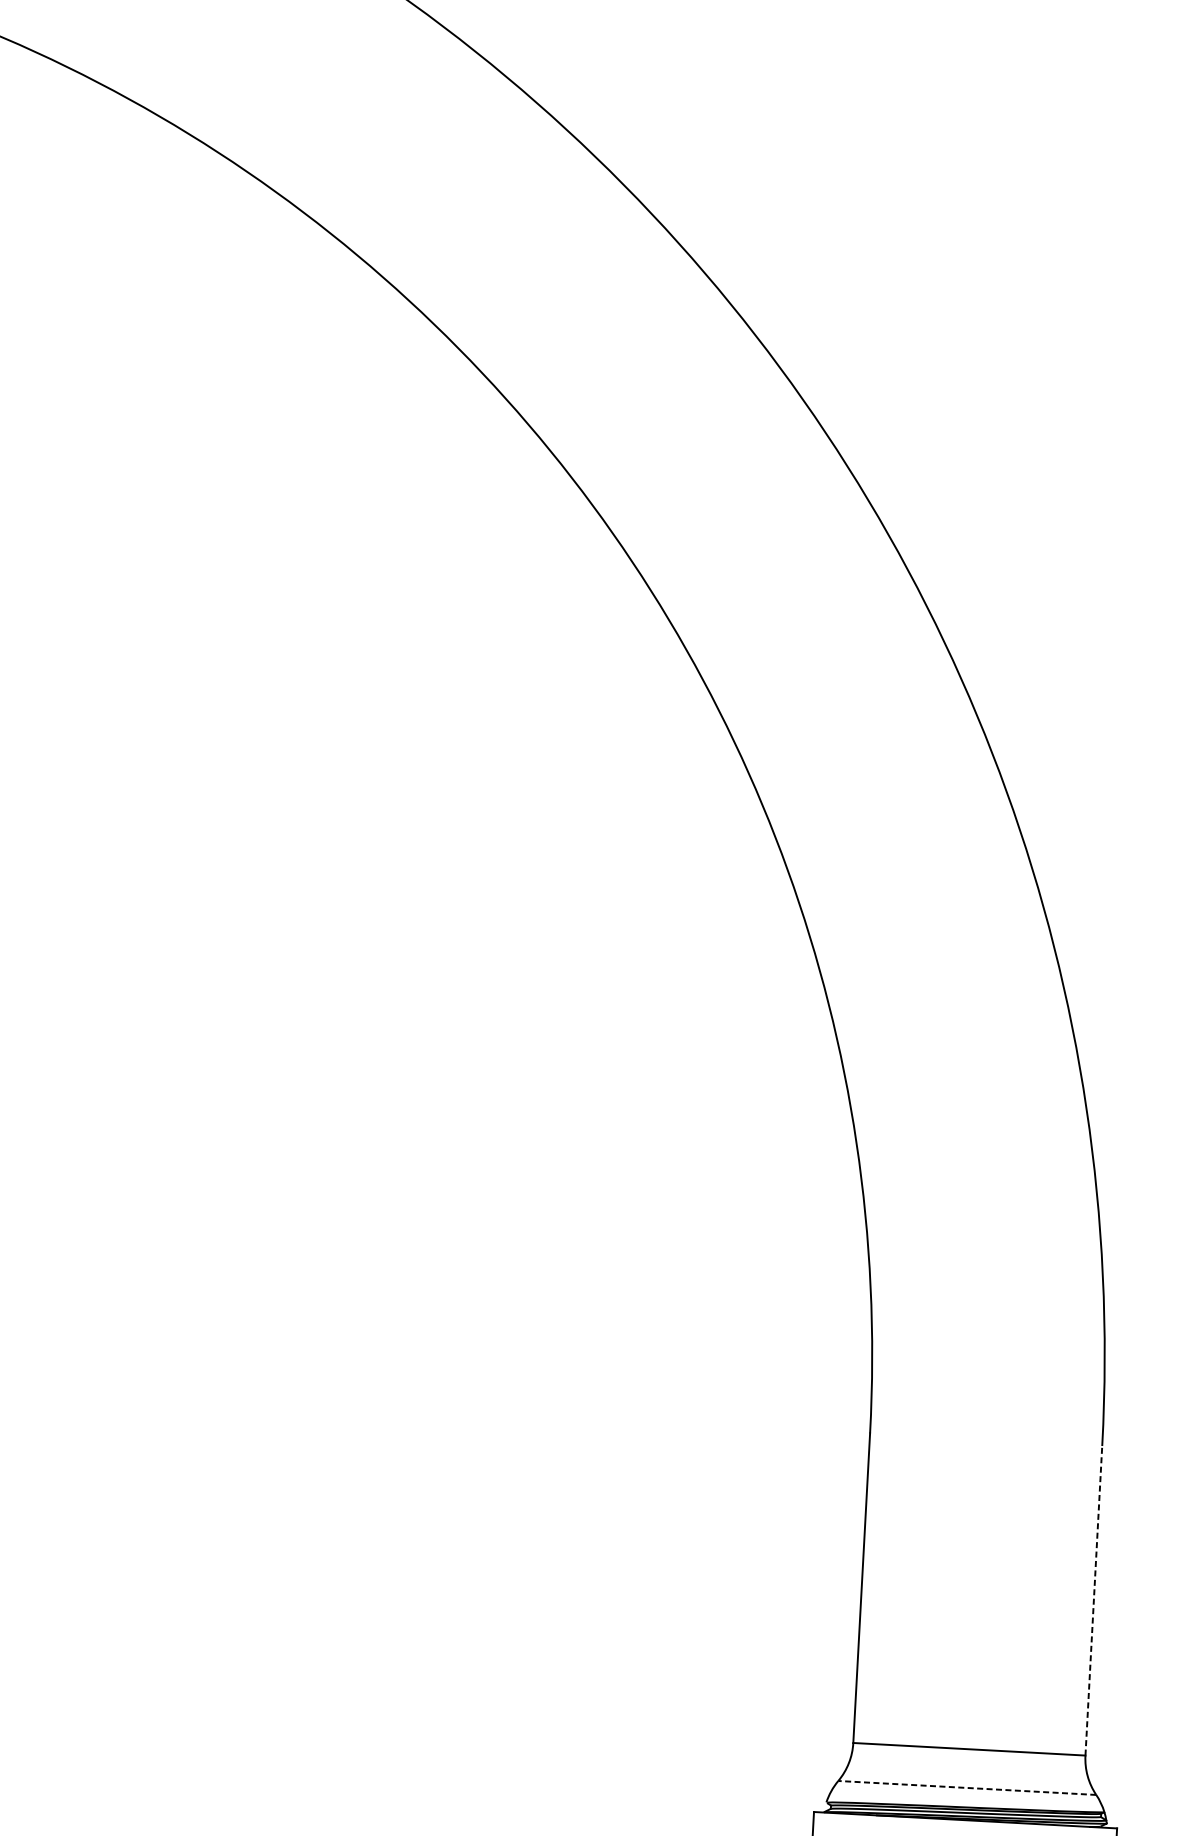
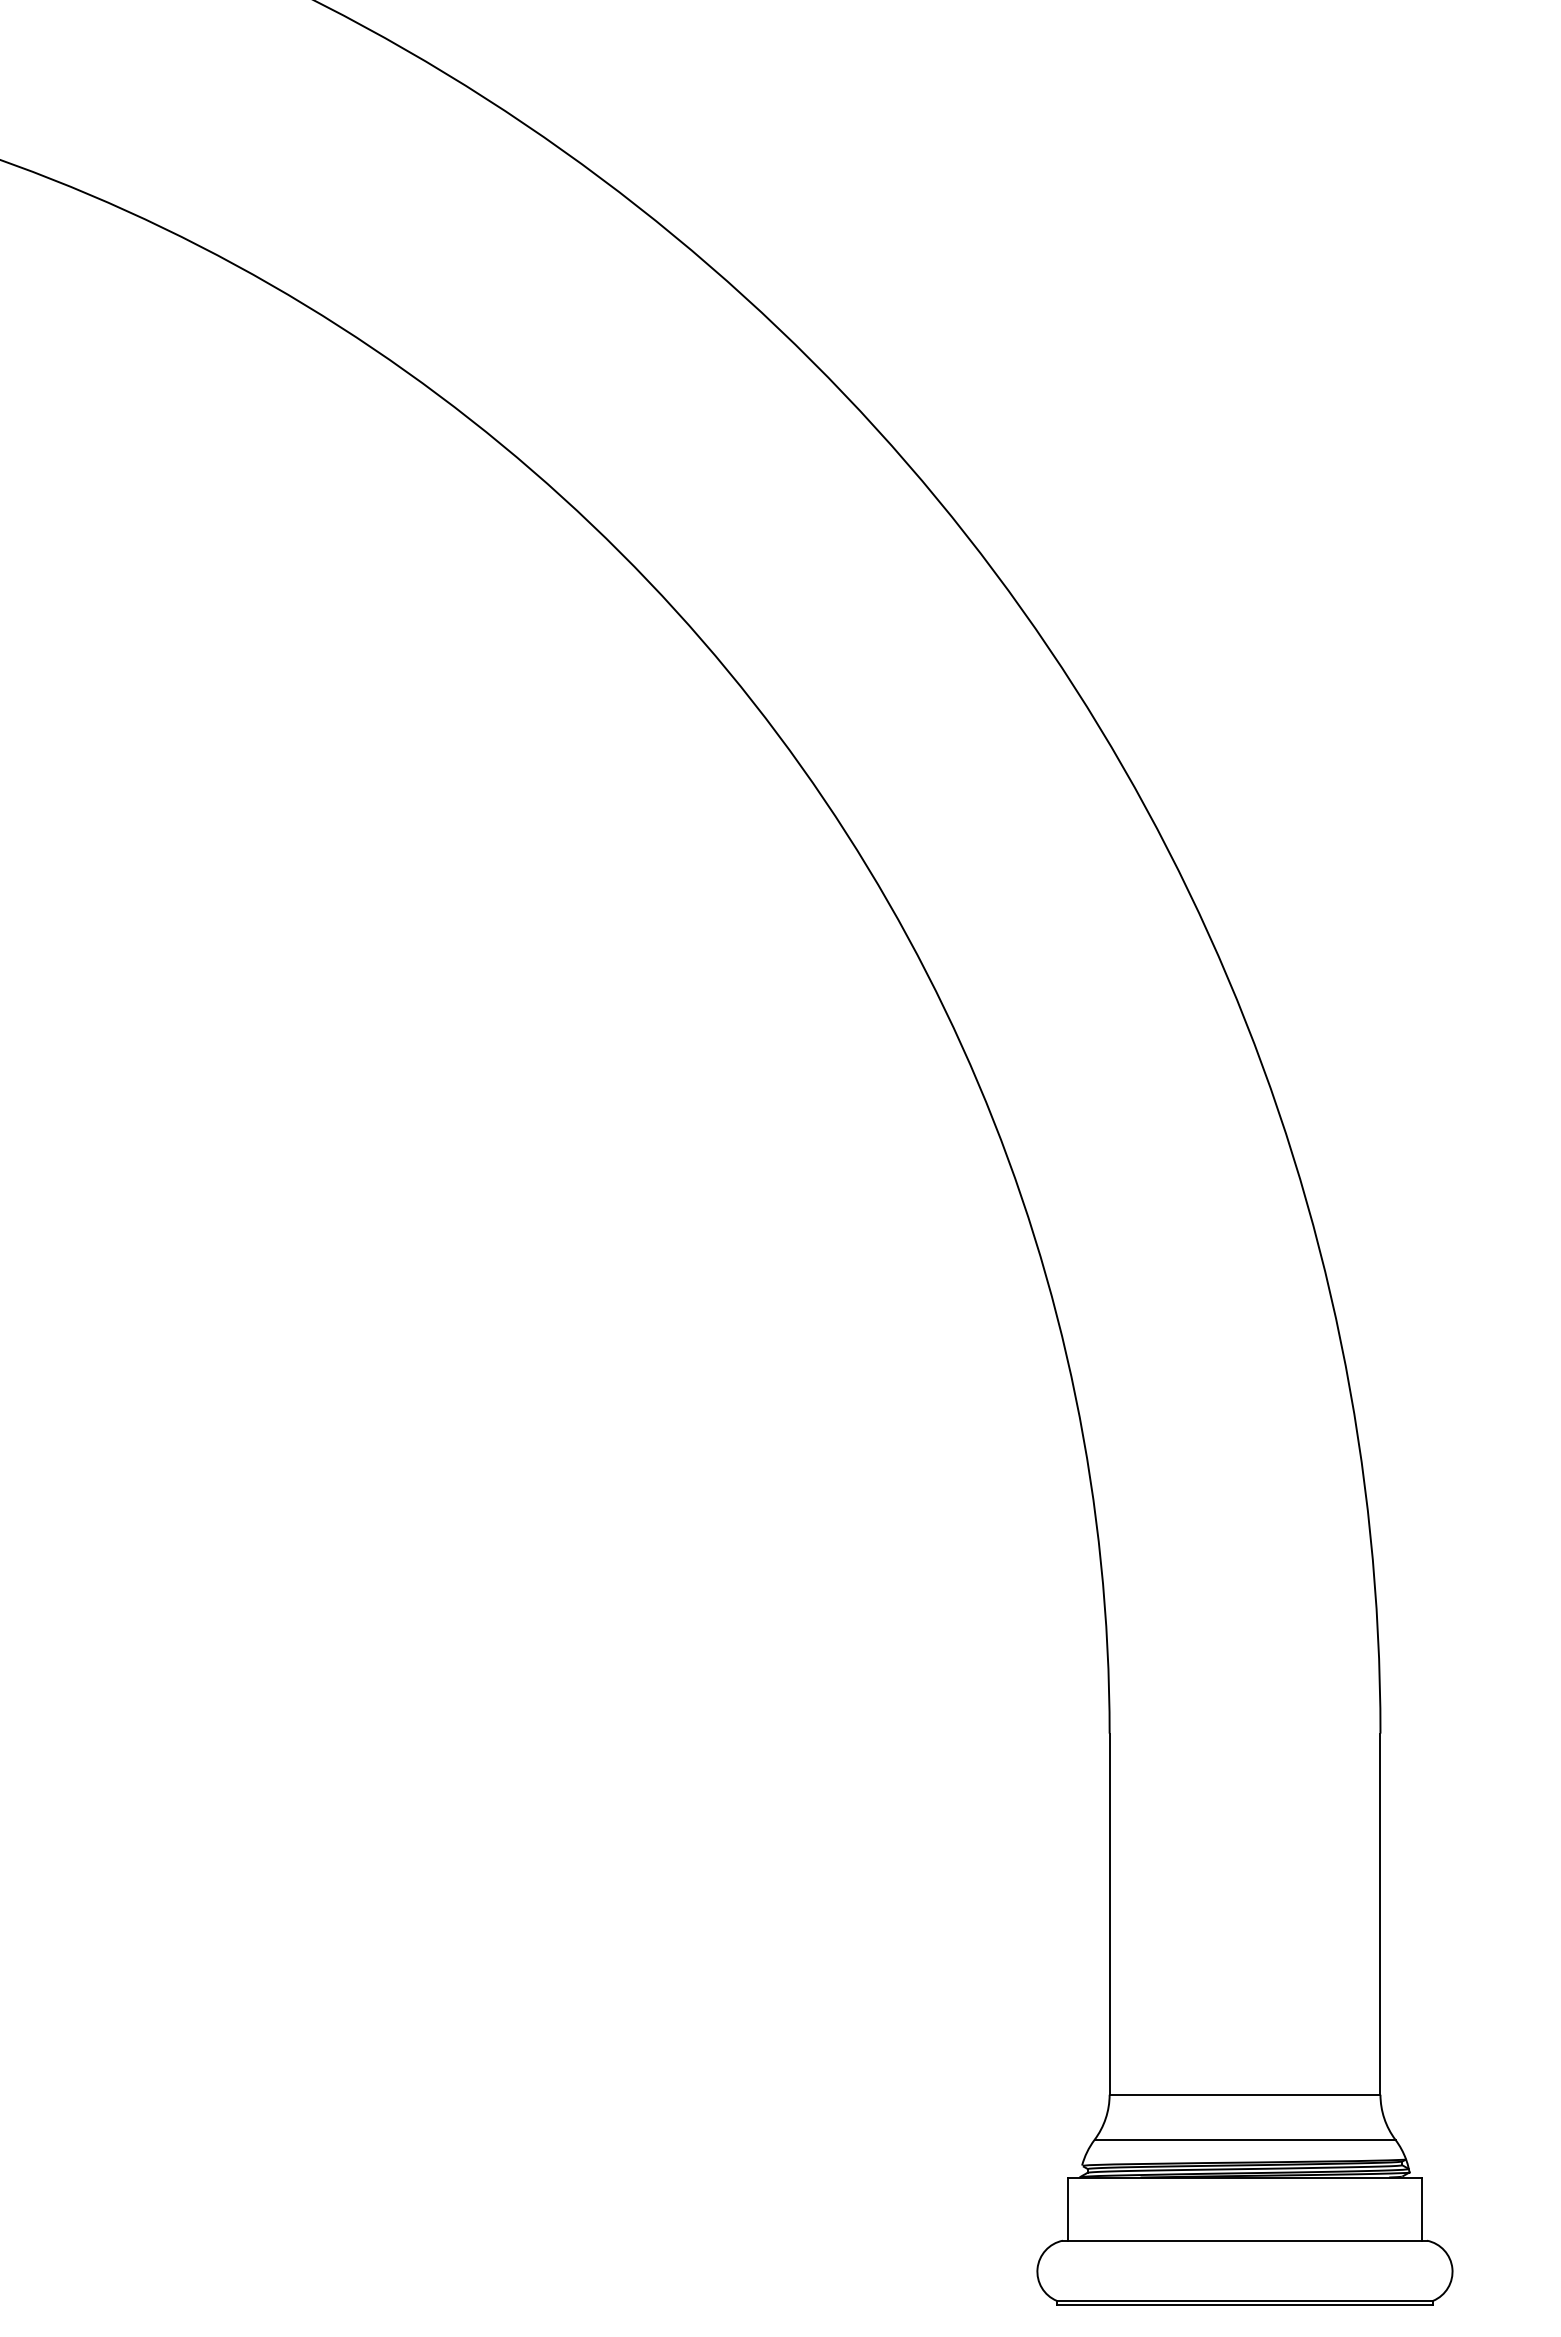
line: (1093, 1601) -> (1380, 1914), dashed -> solid
line: (966, 1787) -> (1244, 2139), dashed -> solid

